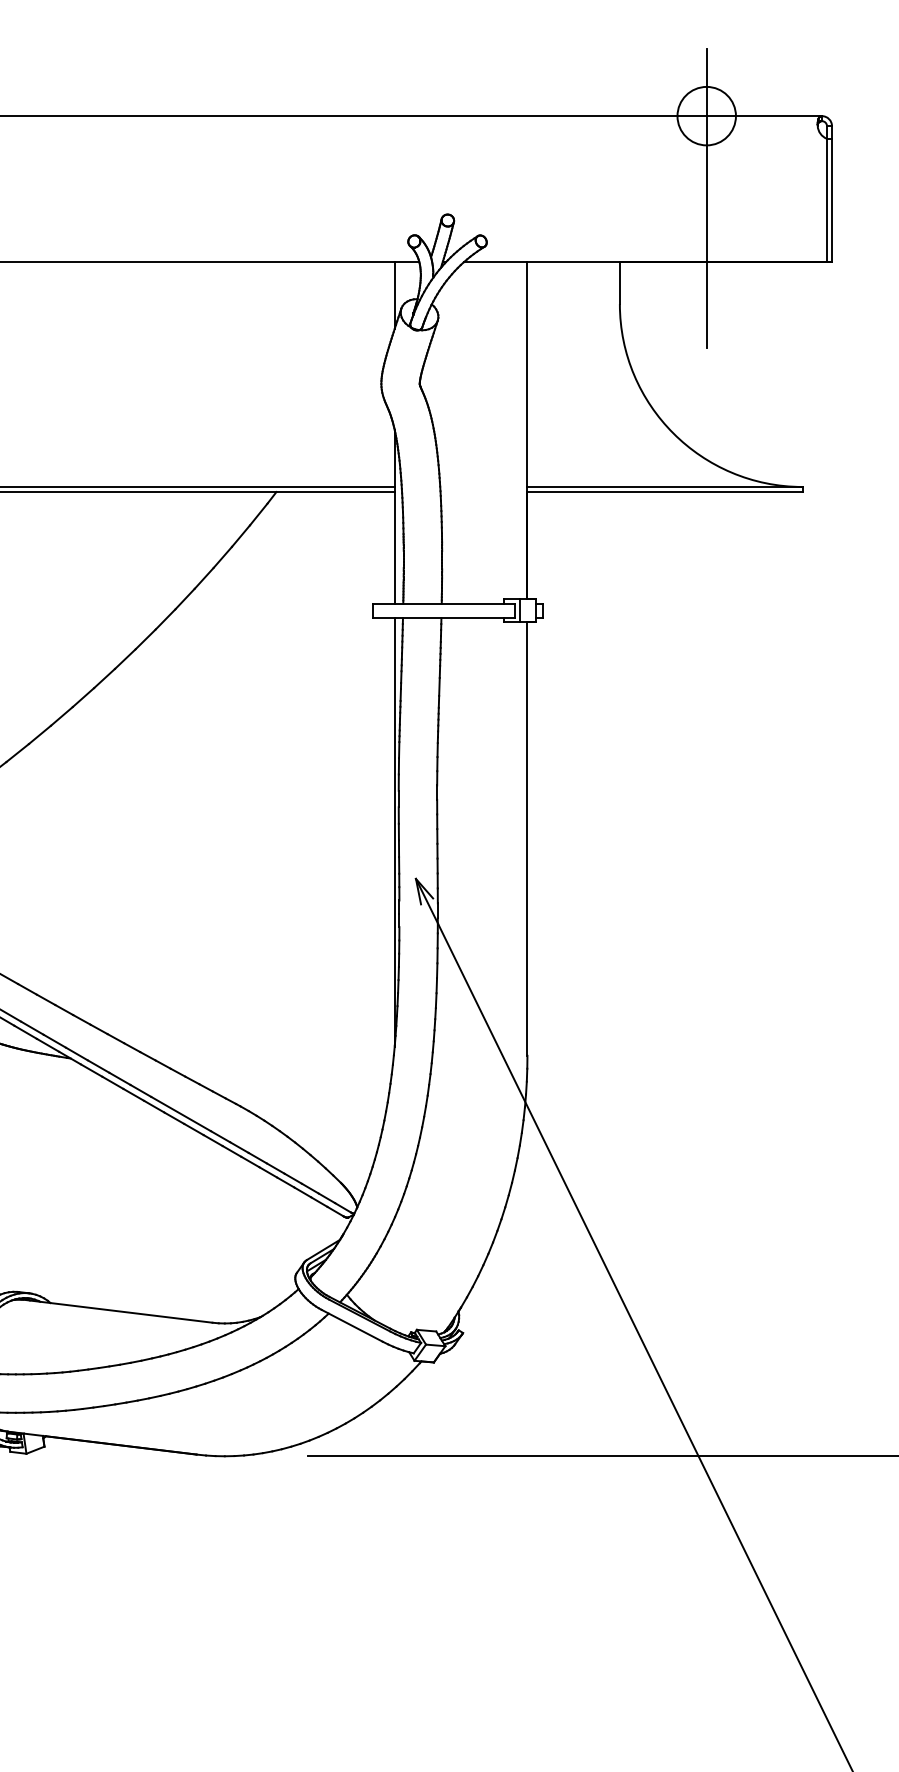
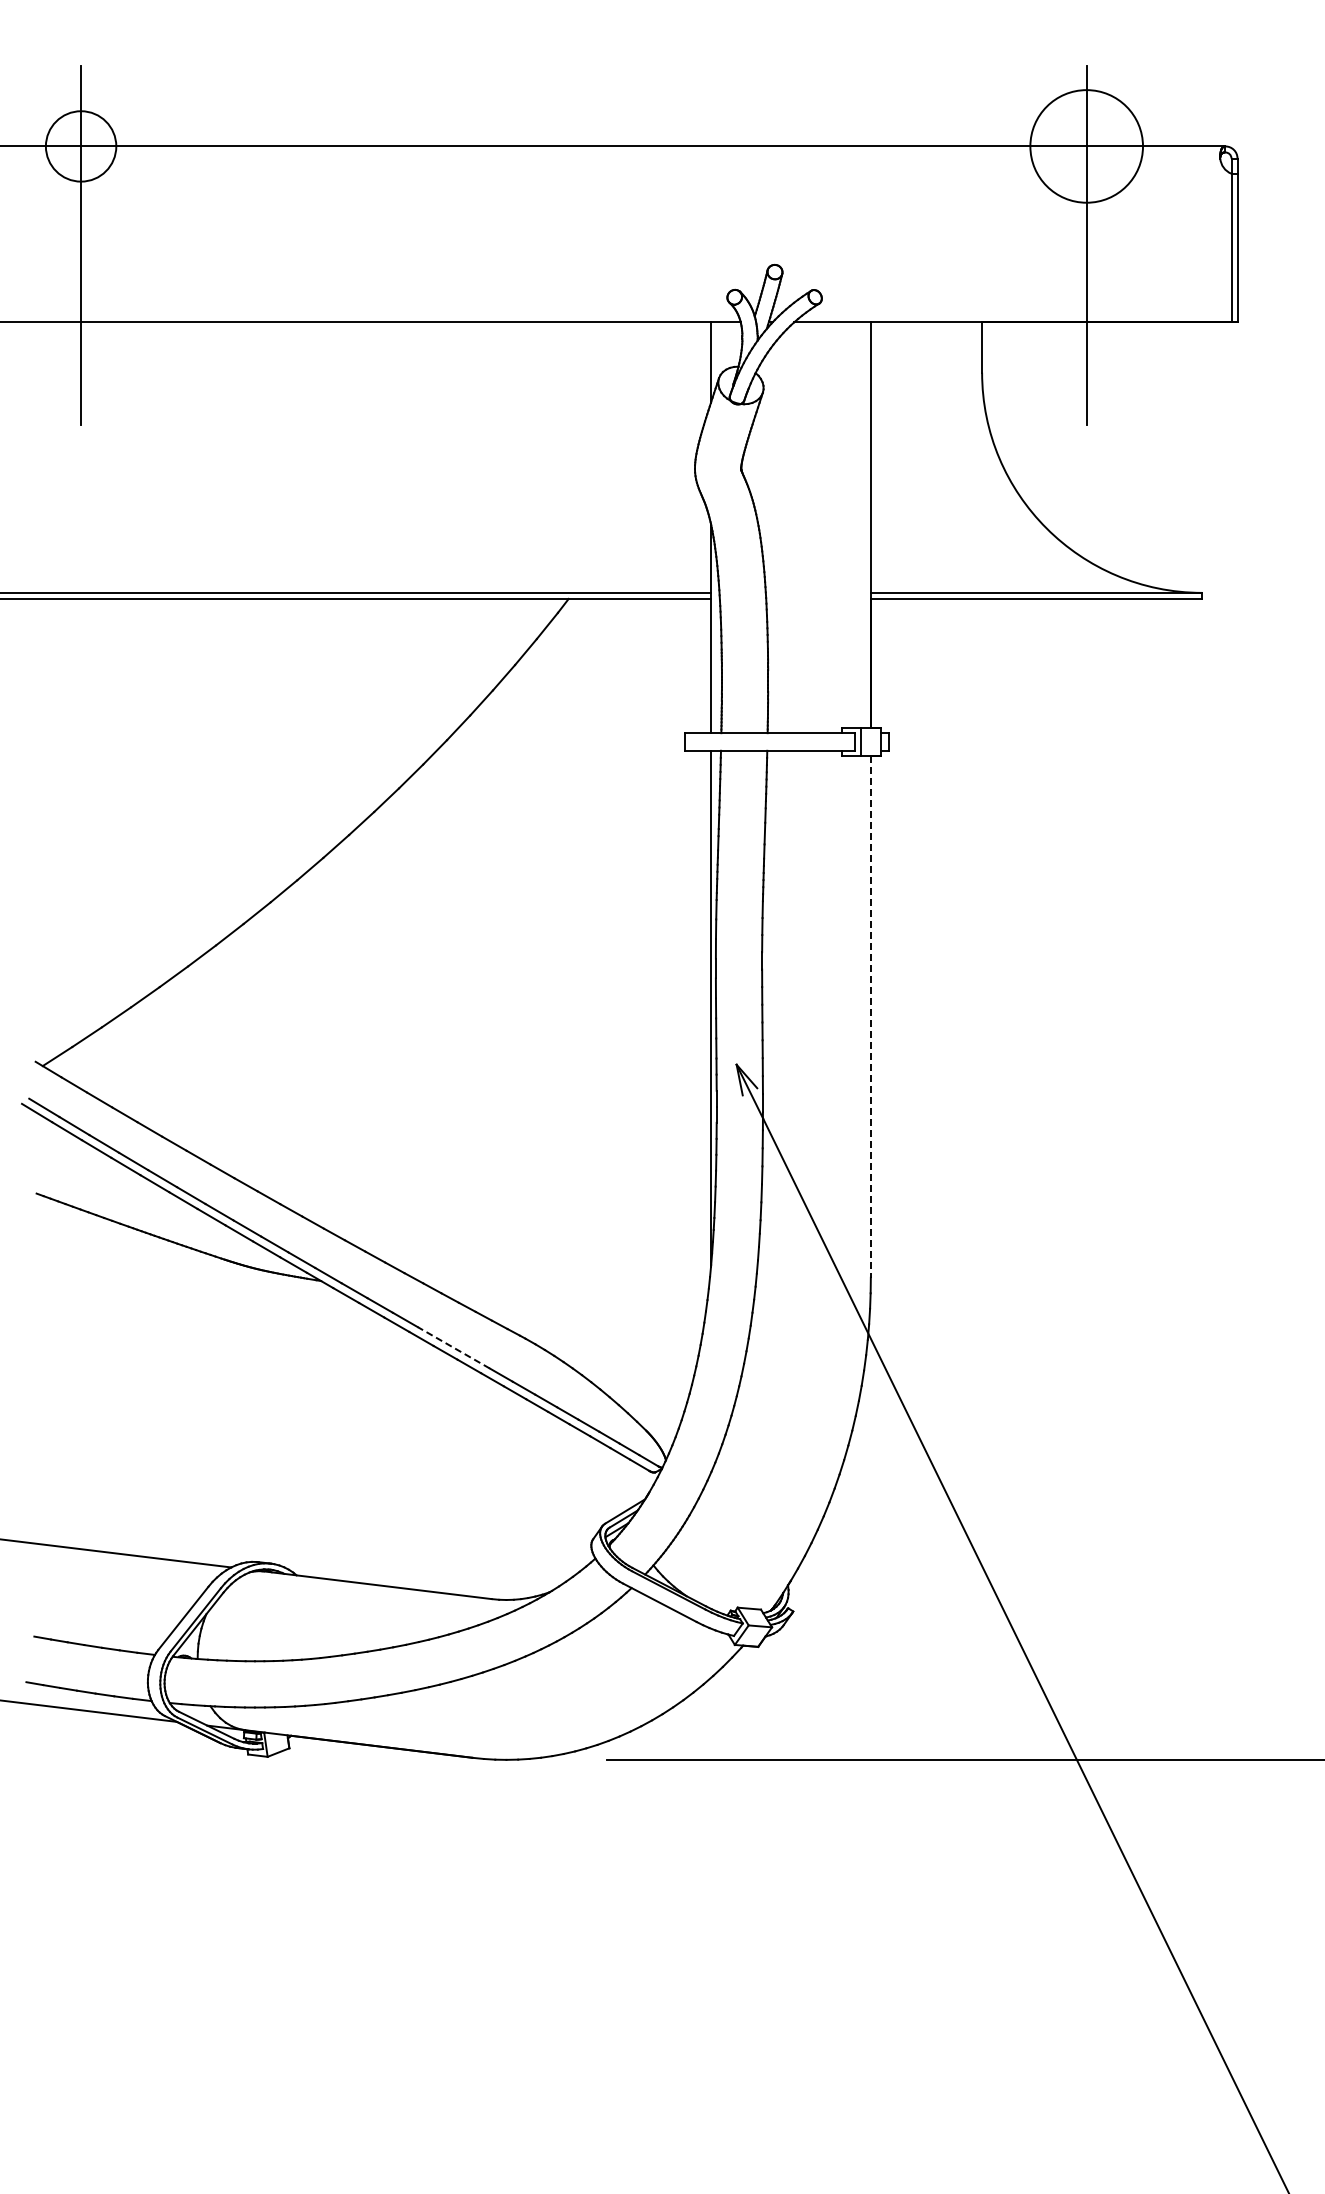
circle: (706, 116) -> (1086, 146), size x1.6
line: (527, 838) -> (870, 1016), solid -> dashed
line: (180, 1113) -> (453, 1347), solid -> dashed

